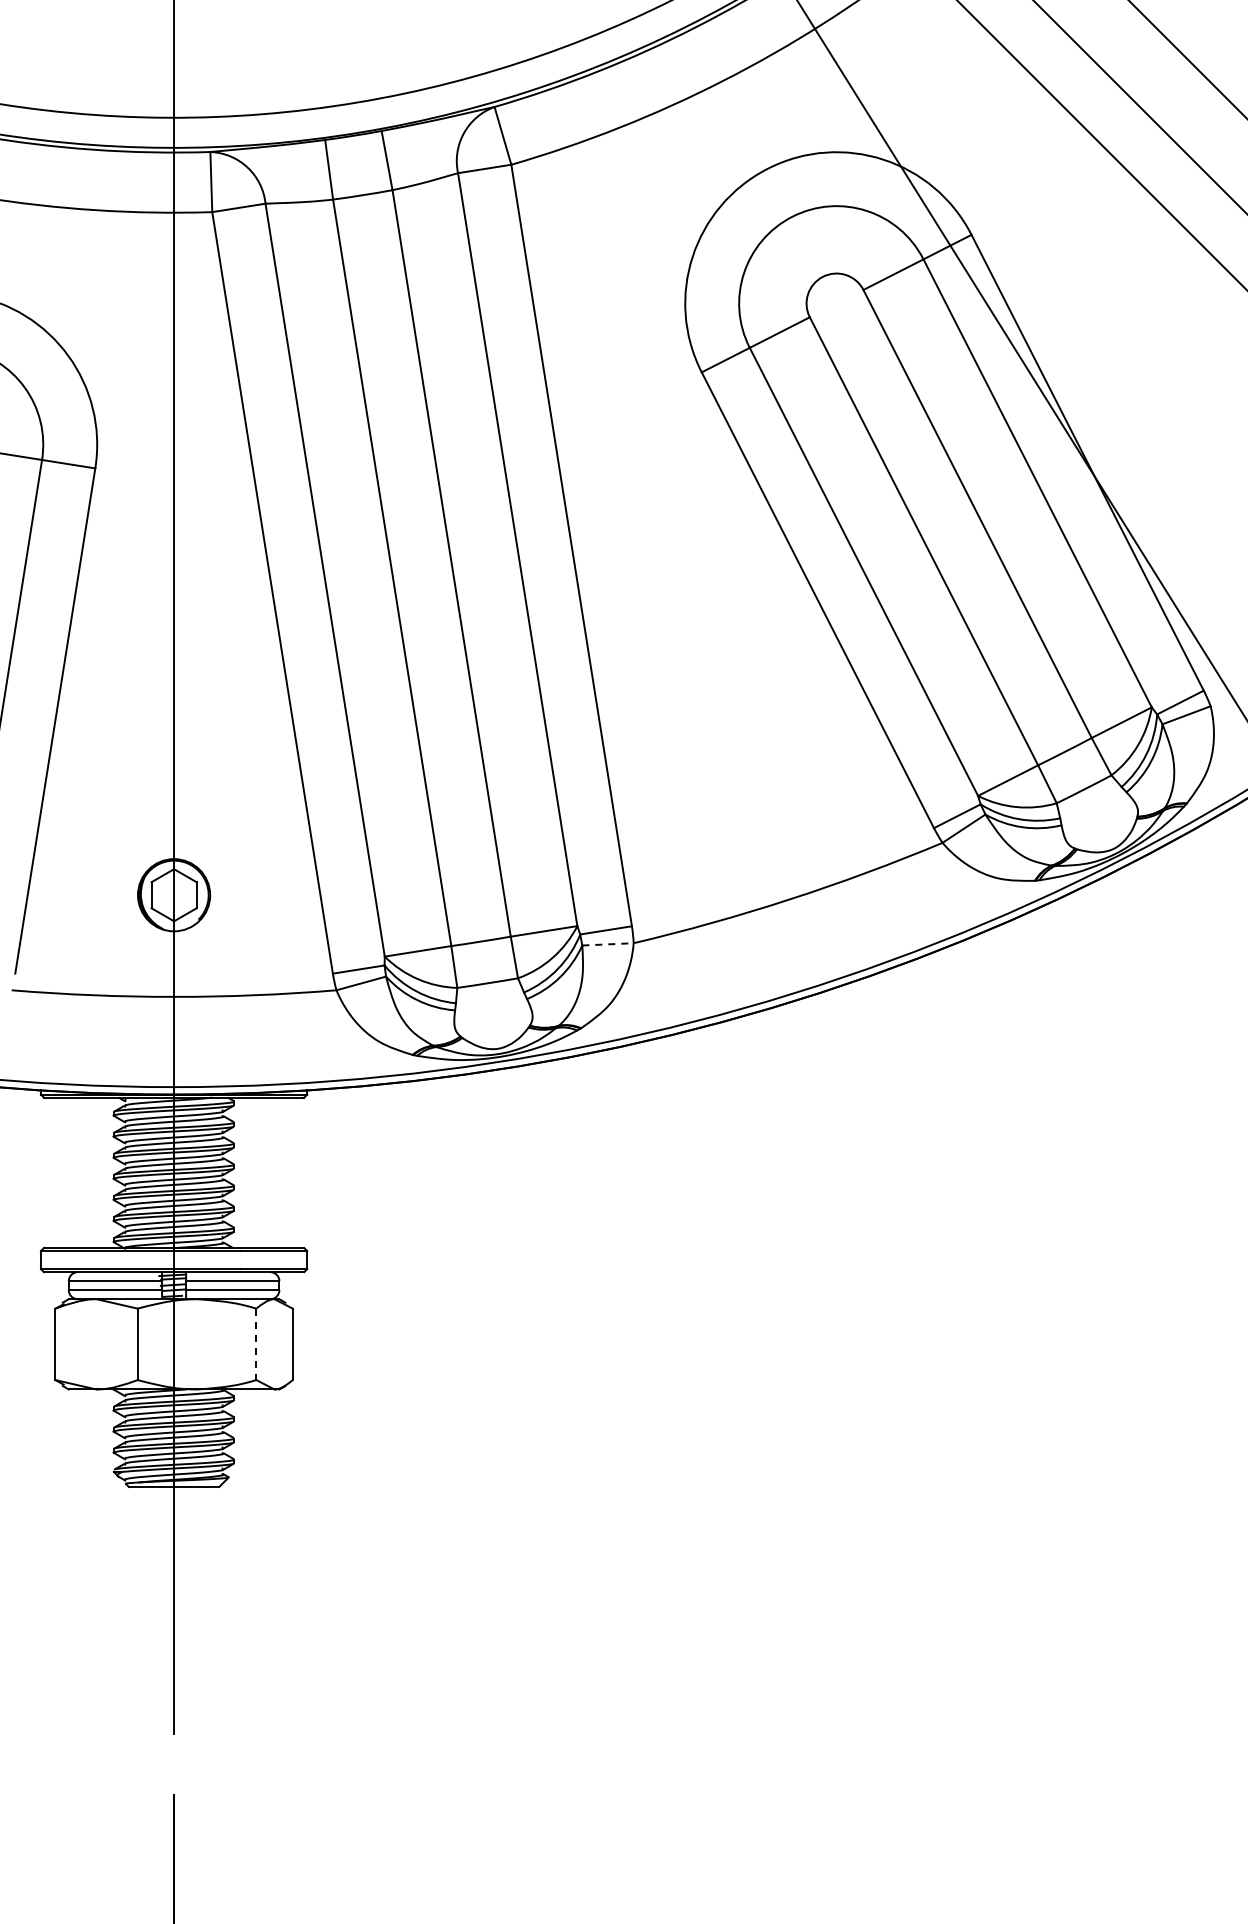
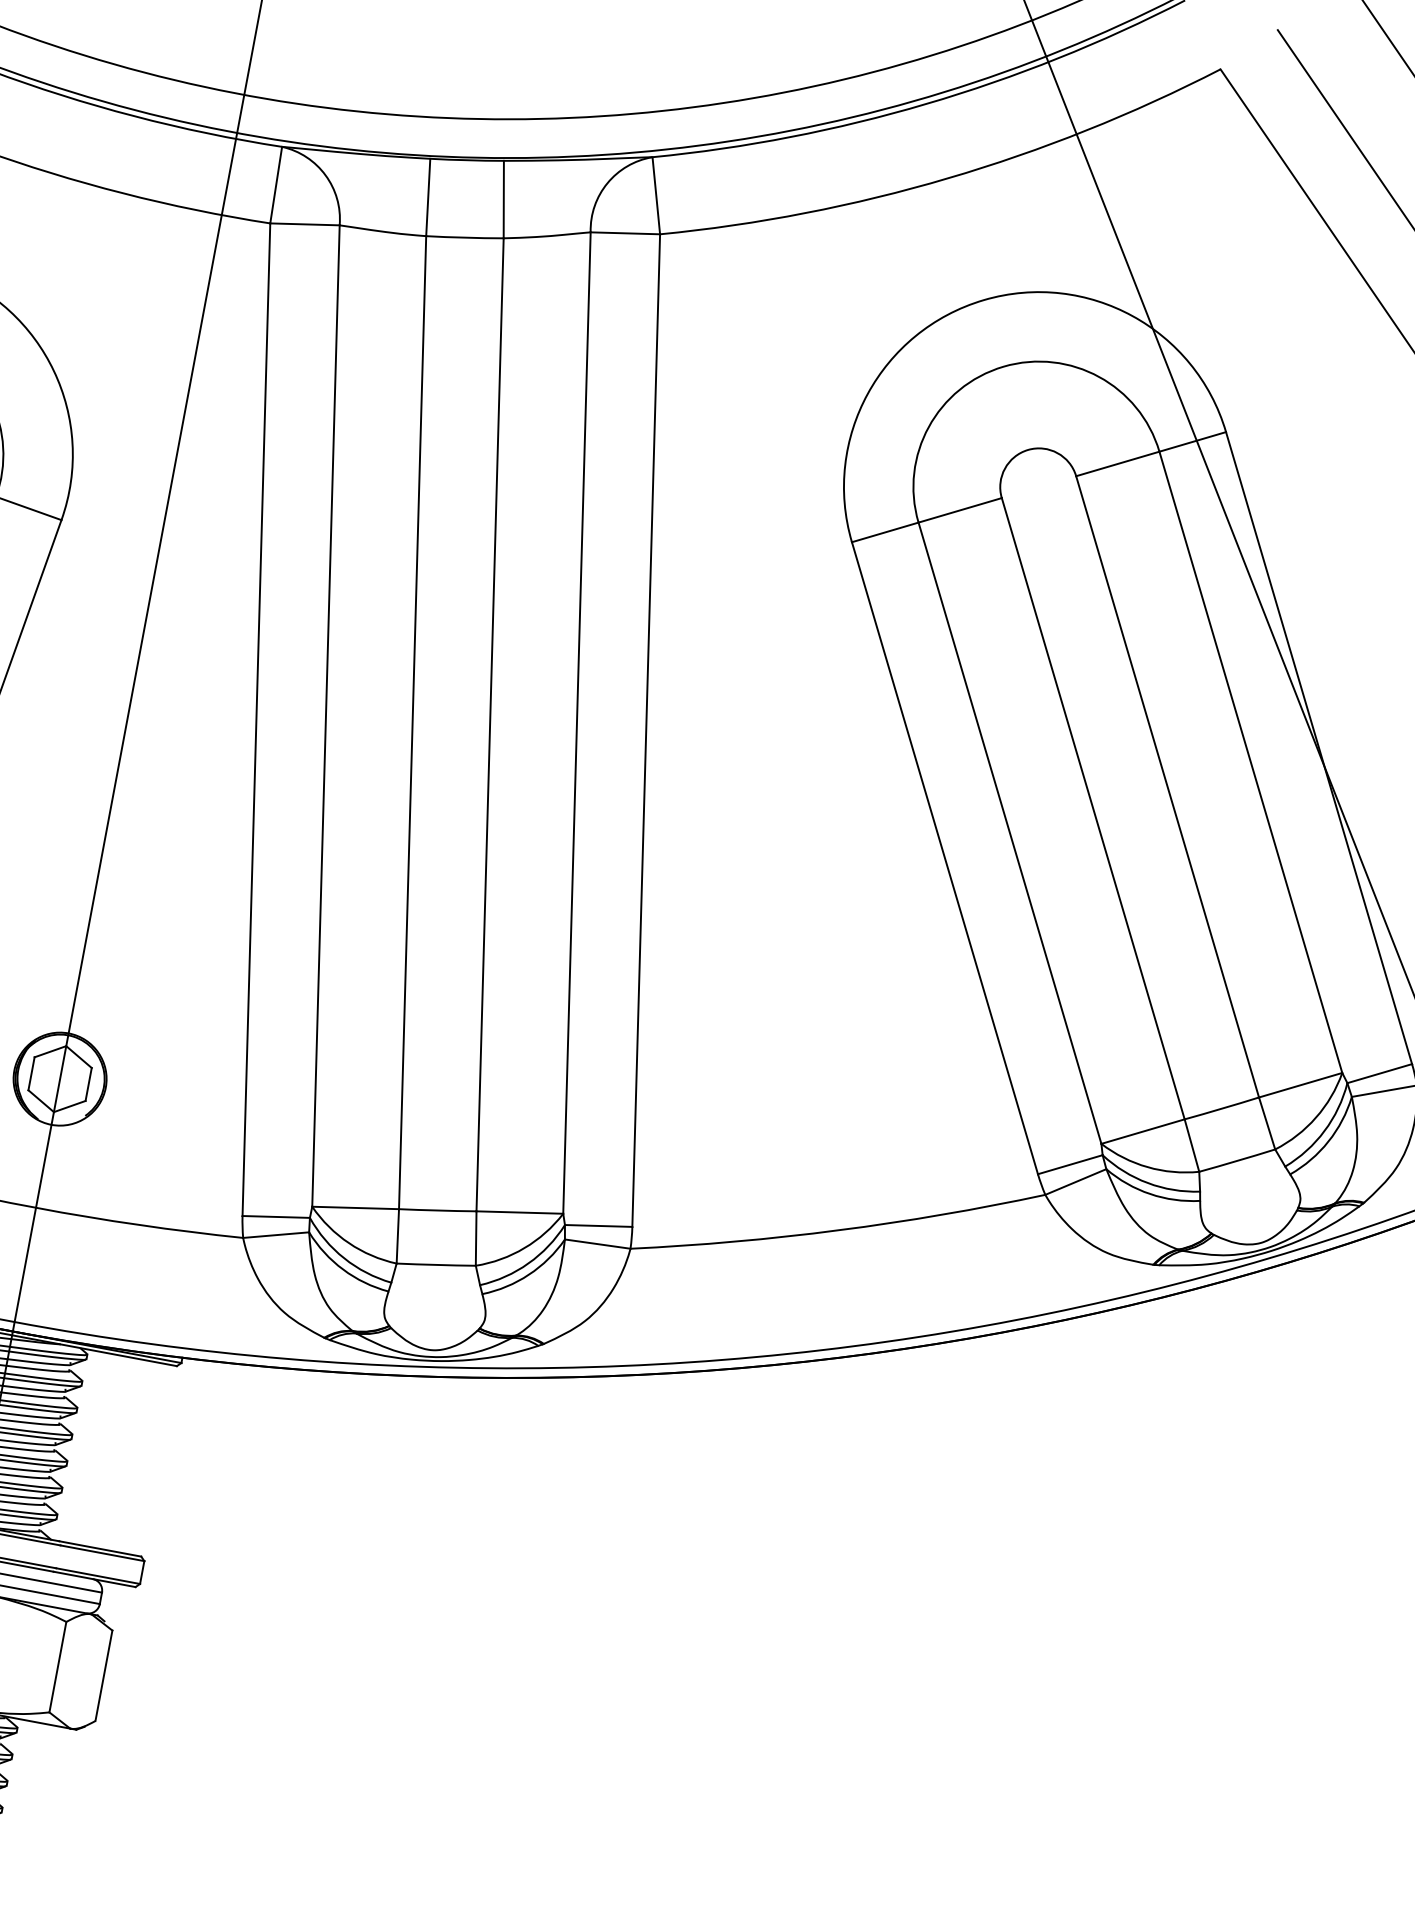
line: (607, 944) -> (597, 1244), dashed -> solid
line: (256, 1344) -> (57, 1667), dashed -> solid

